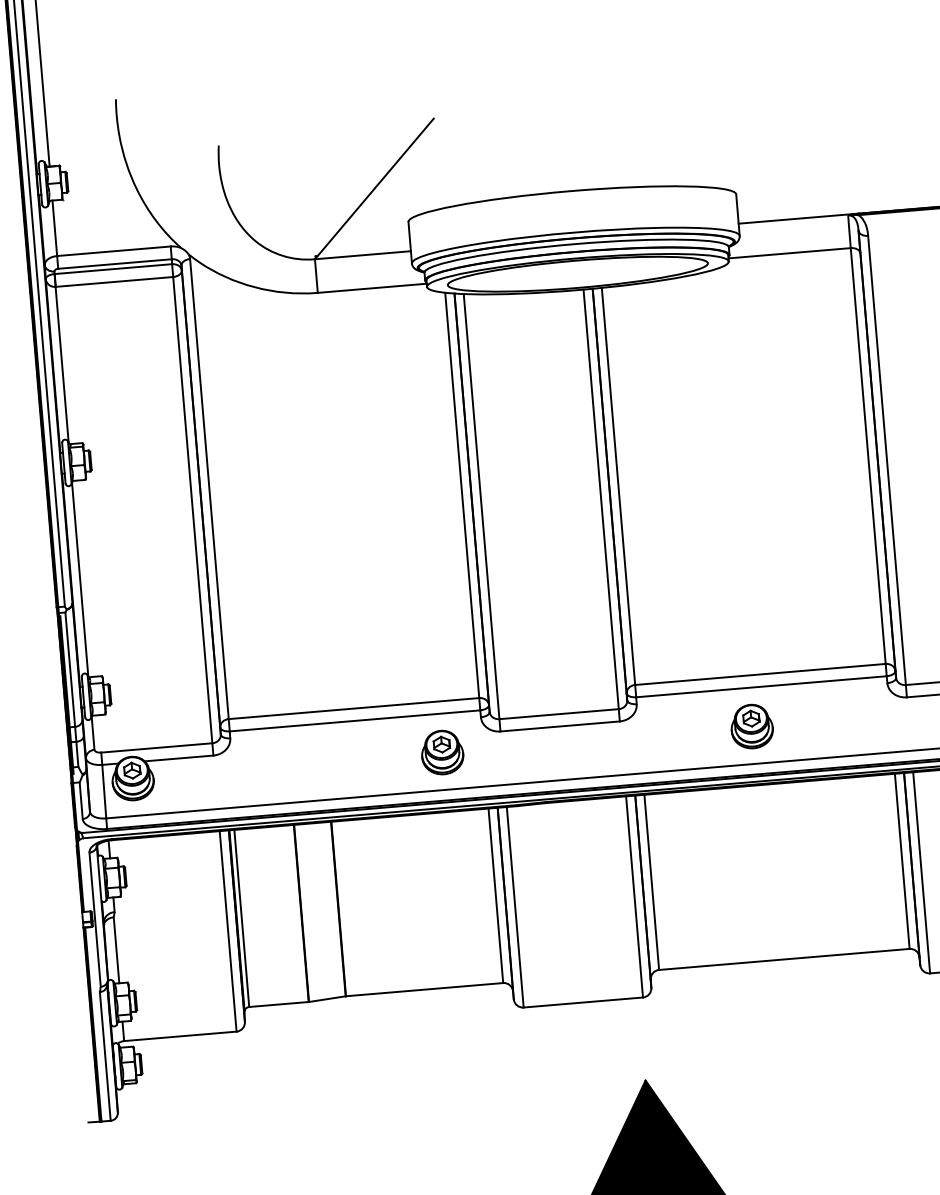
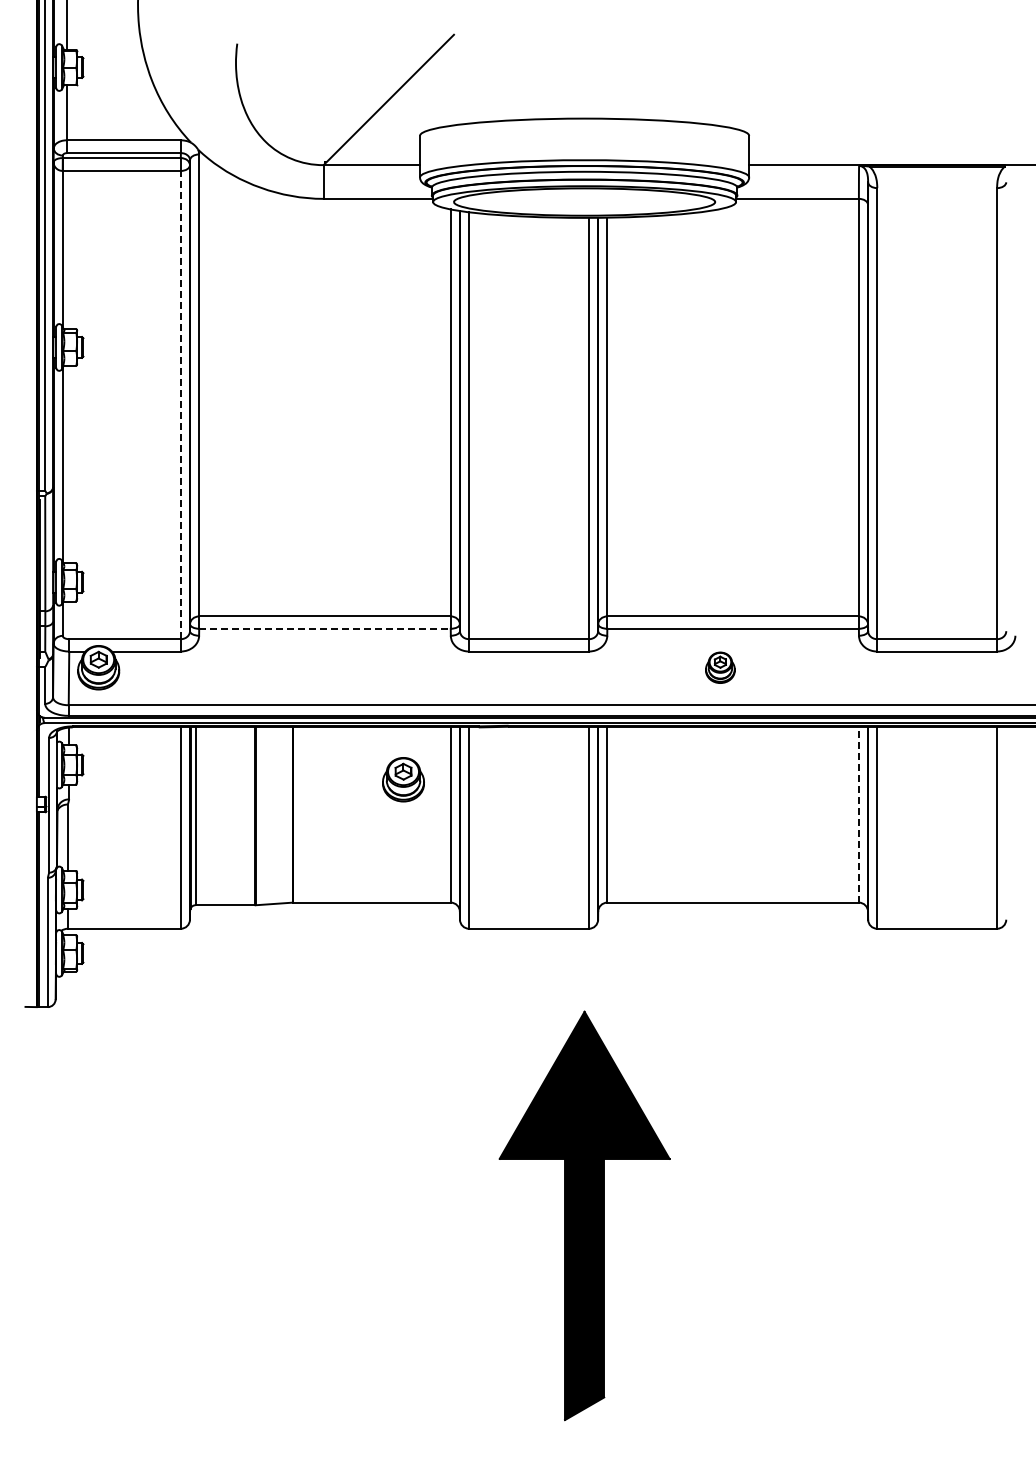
line: (192, 509) -> (180, 404), solid -> dashed
line: (354, 720) -> (324, 628), solid -> dashed
part: (752, 726) -> (720, 667), size x0.7
part: (442, 752) -> (403, 779), moved
line: (901, 861) -> (858, 814), solid -> dashed

